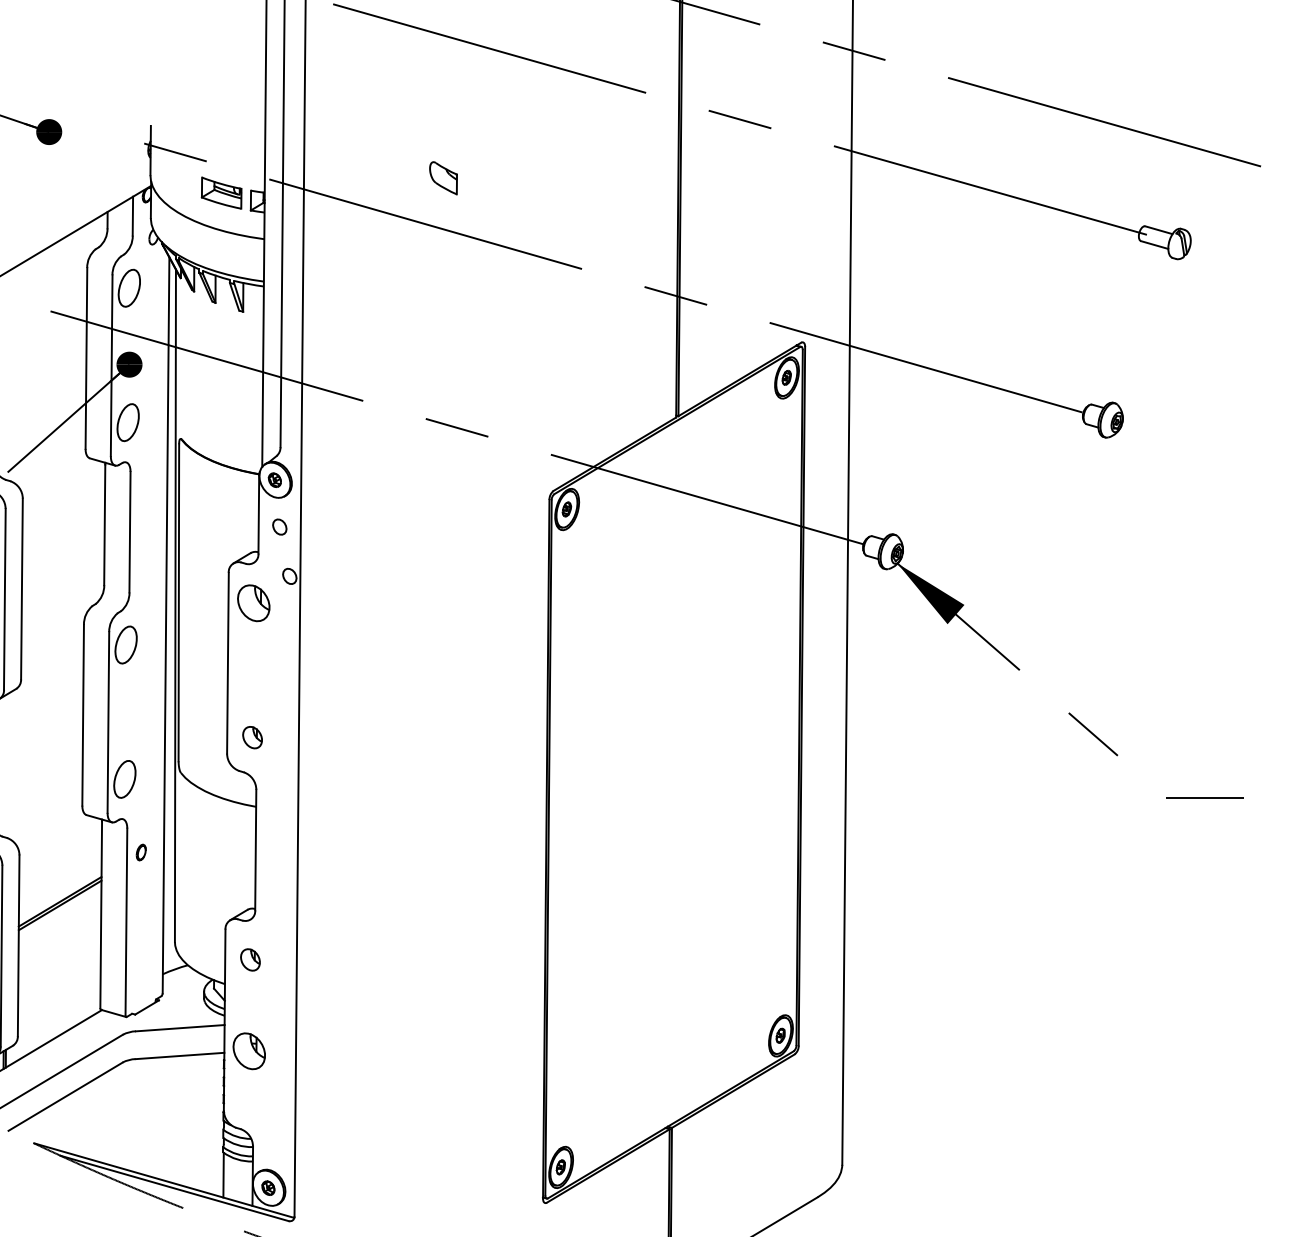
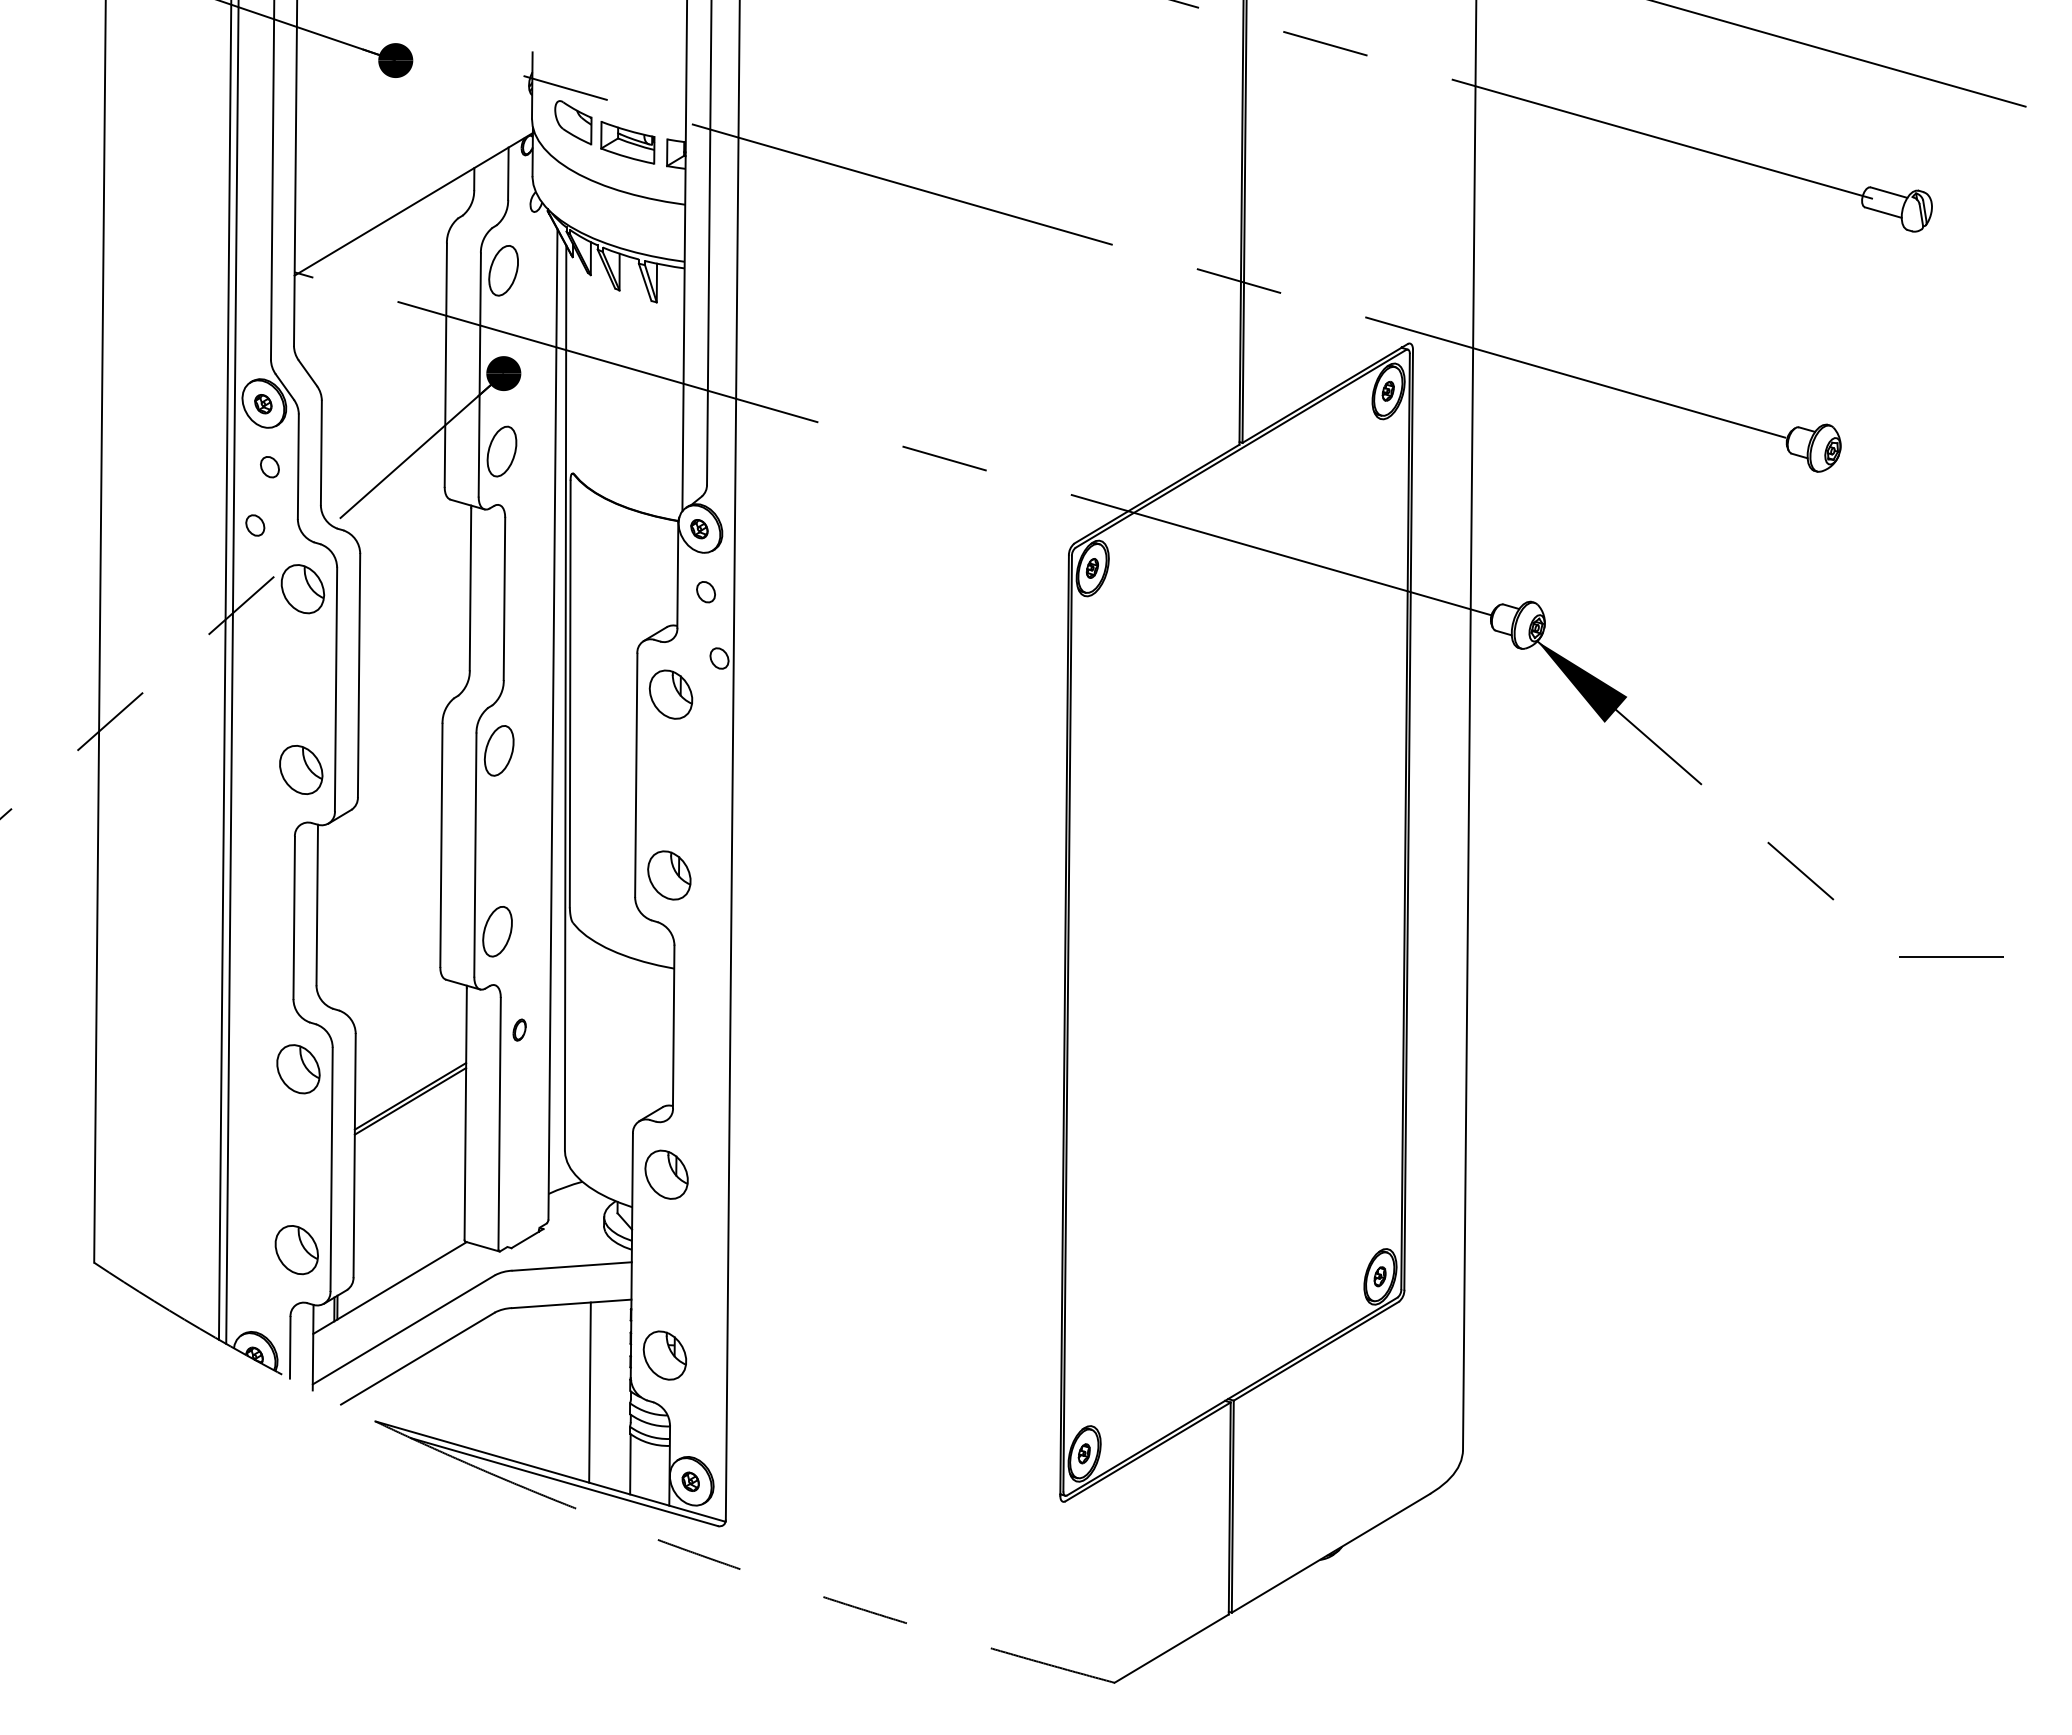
part: (443, 178) -> (573, 122), moved
part: (252, 737) -> (669, 875), size x1.67
part: (250, 959) -> (666, 1174), size x1.67
part: (248, 1051) -> (664, 1355), moved
line: (193, 1121) -> (589, 1392), added

